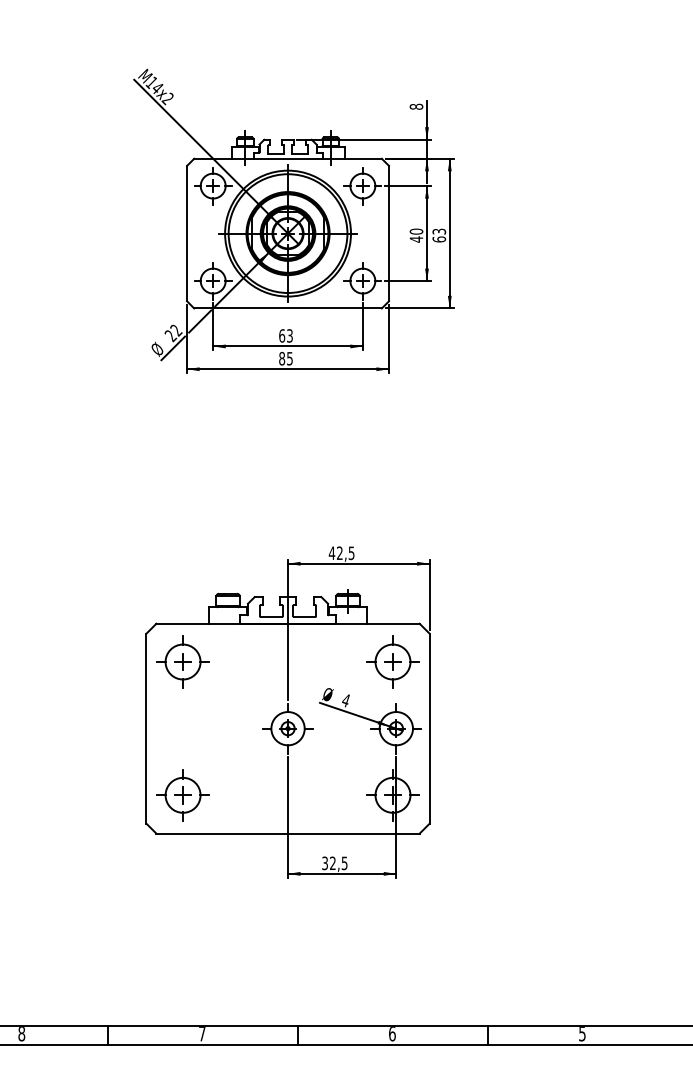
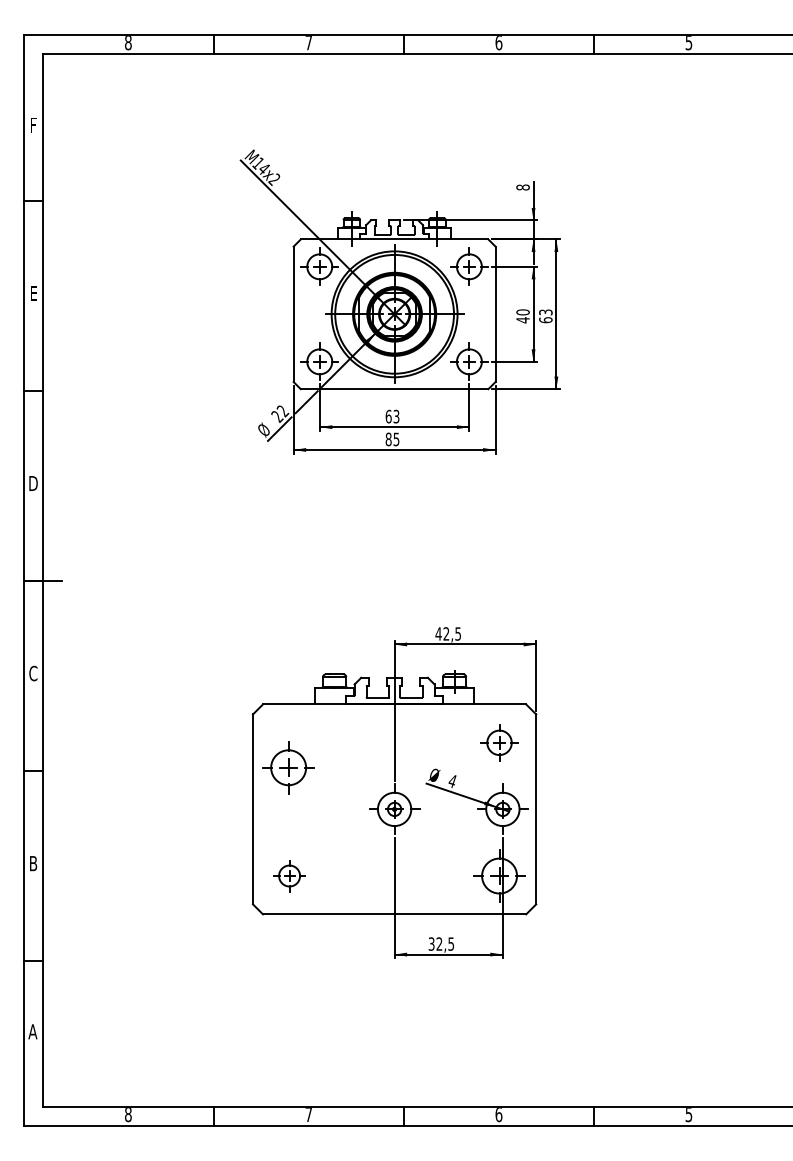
part: (182, 661) -> (288, 767), moved
part: (392, 661) -> (499, 742), size x0.7
part: (182, 794) -> (289, 875), size x0.6

